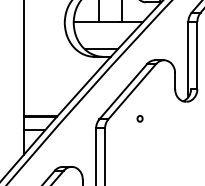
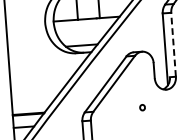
line: (197, 55) -> (173, 44), solid -> dashed
part: (139, 118) -> (141, 107), moved

